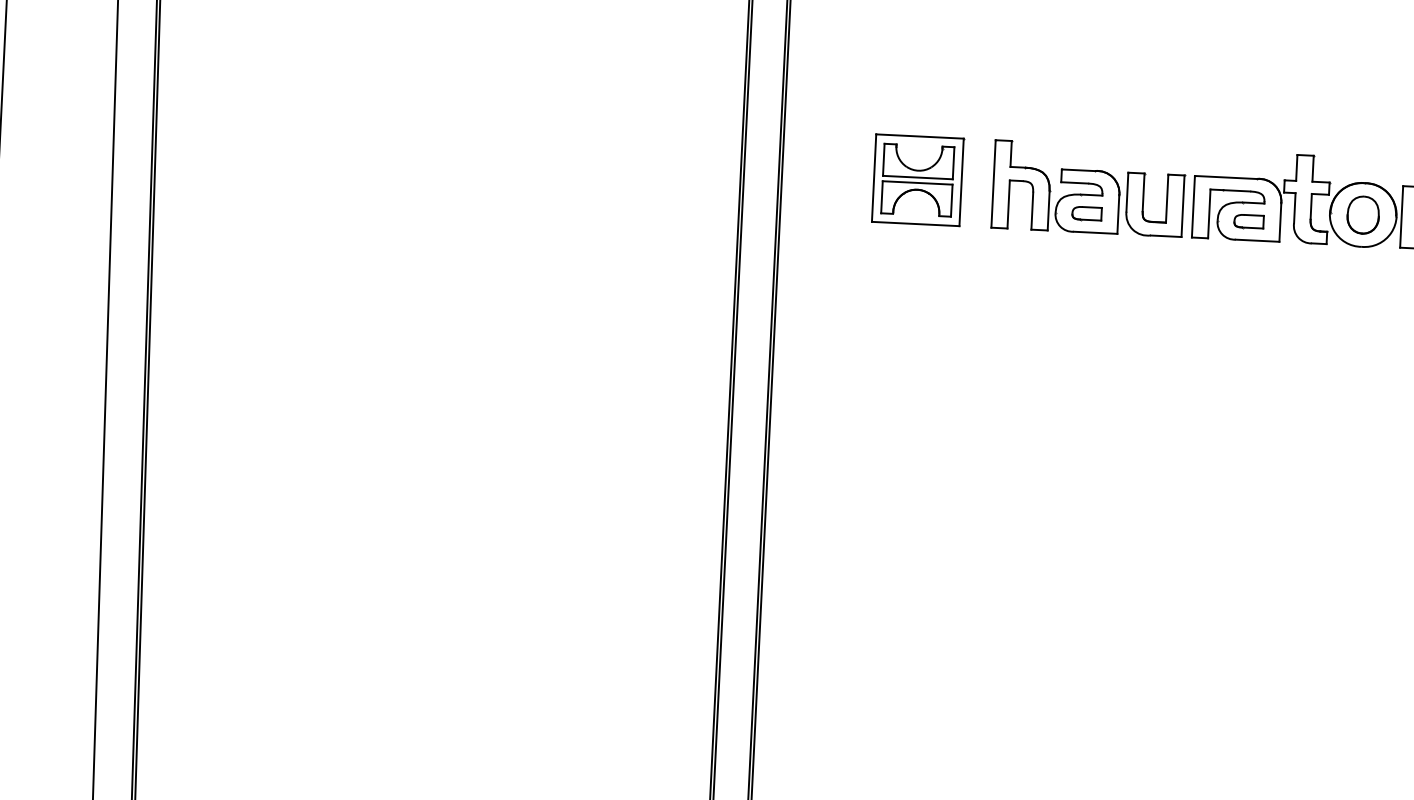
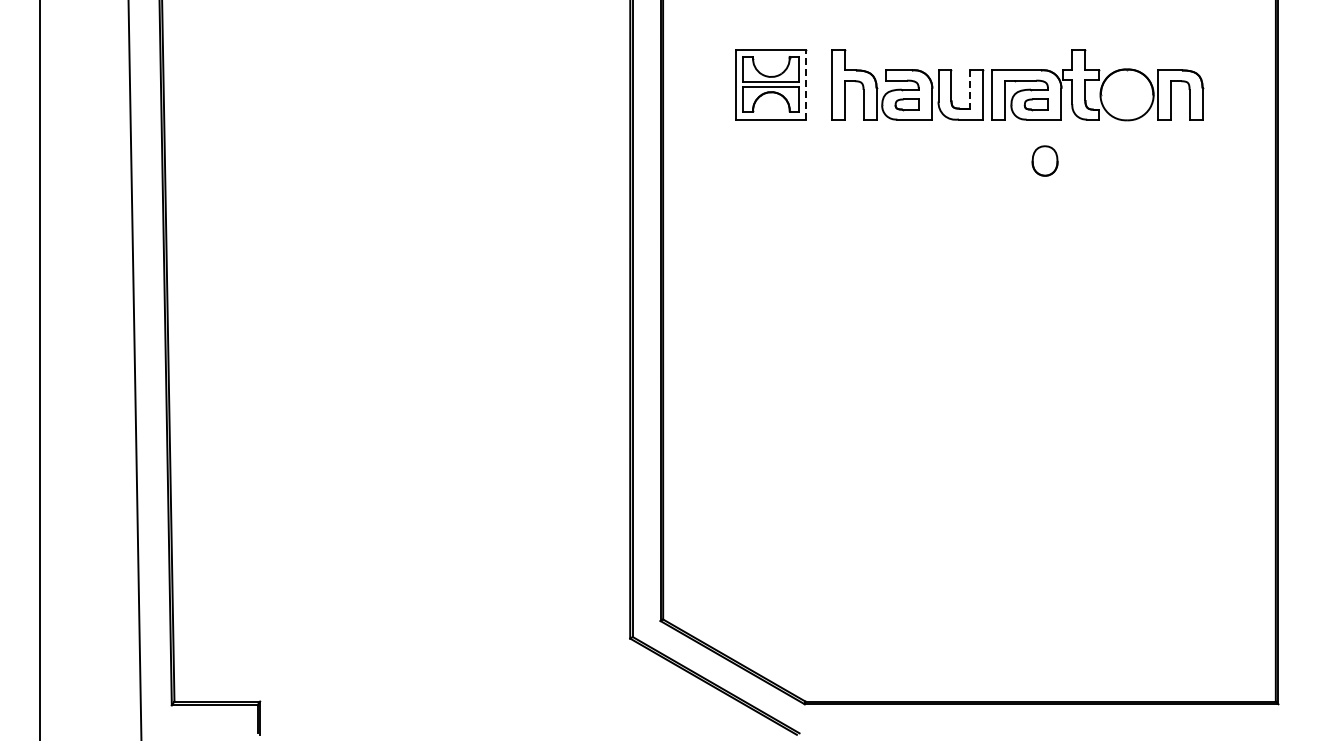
line: (961, 182) -> (806, 84), solid -> dashed
line: (1167, 199) -> (970, 90), solid -> dashed
part: (1362, 214) -> (1044, 160), moved

